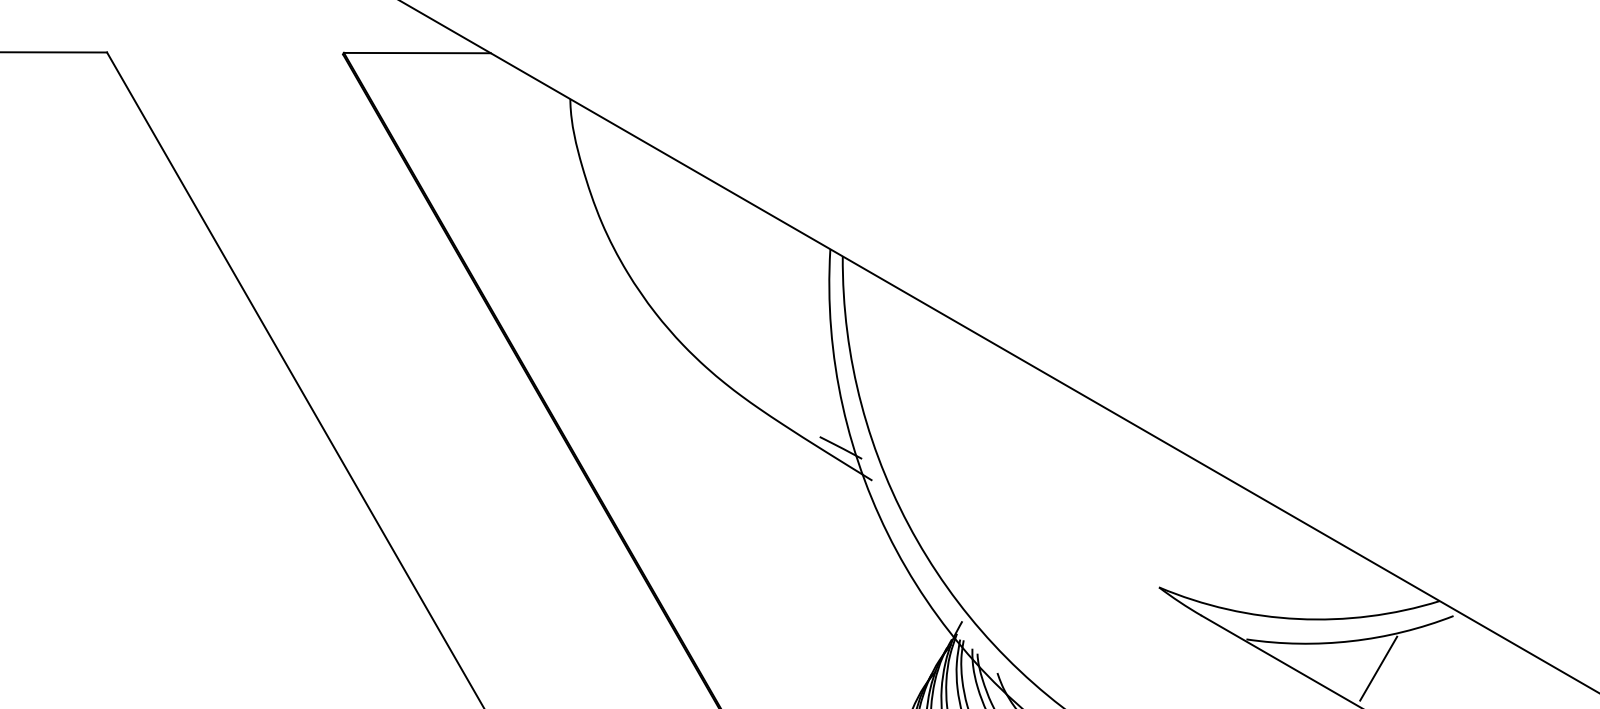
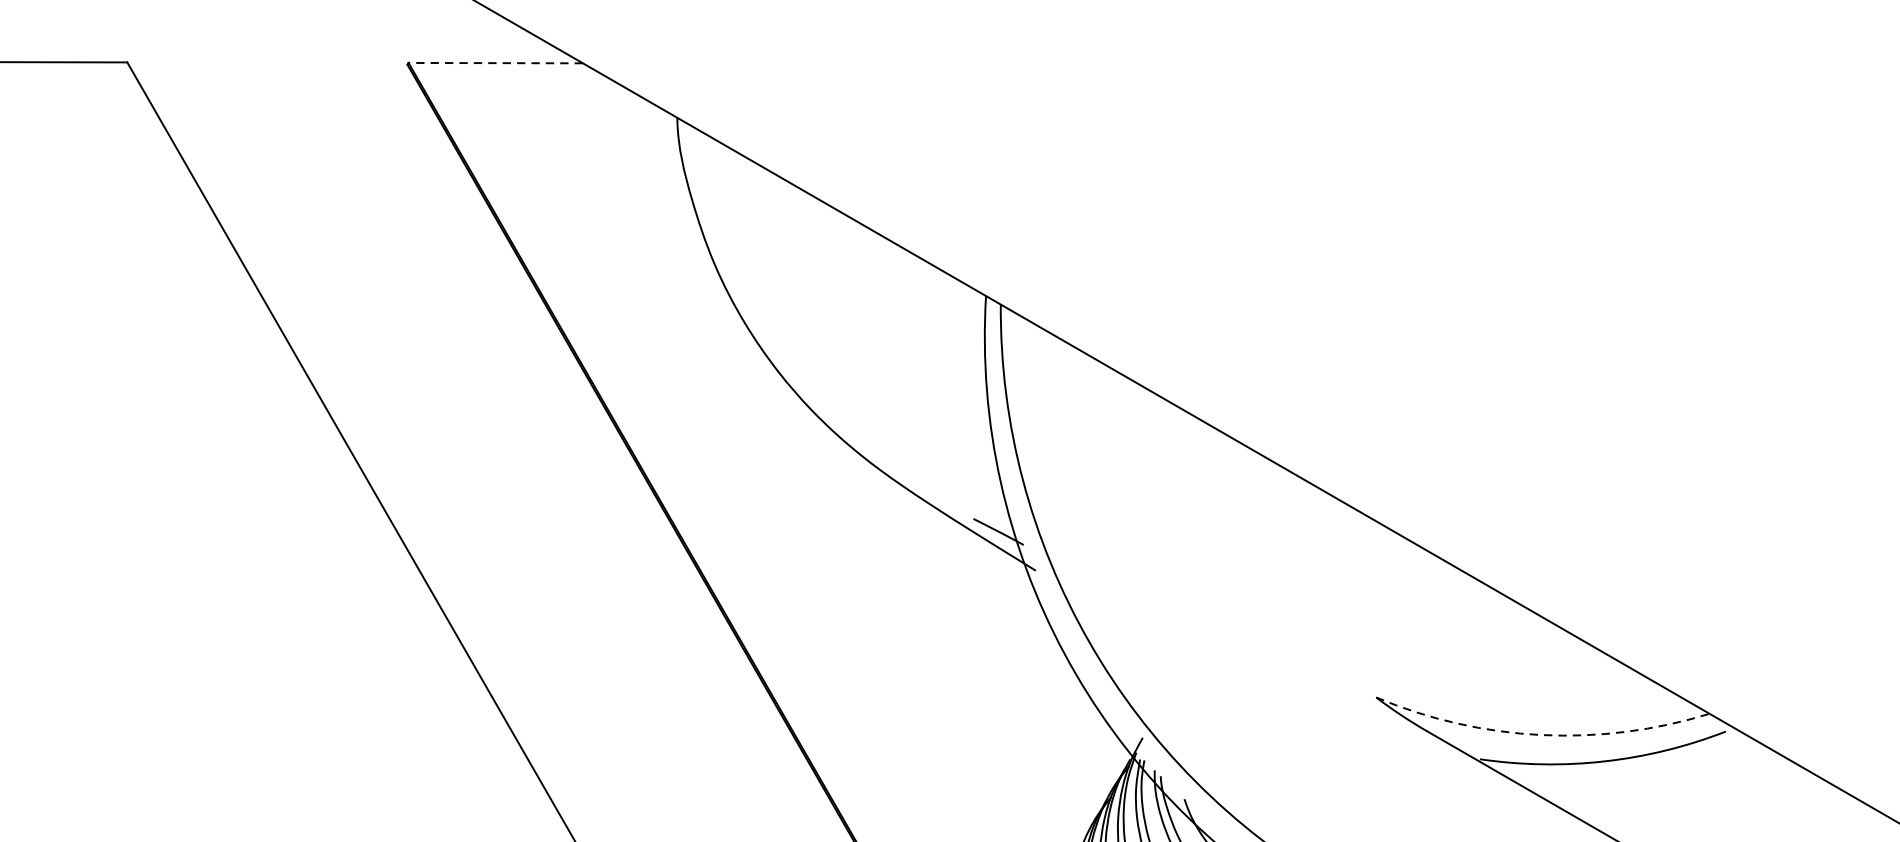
line: (416, 53) -> (494, 63), solid -> dashed
arc: (1298, 619) -> (1541, 735), solid -> dashed
line: (1378, 668) -> (1636, 793), removed

